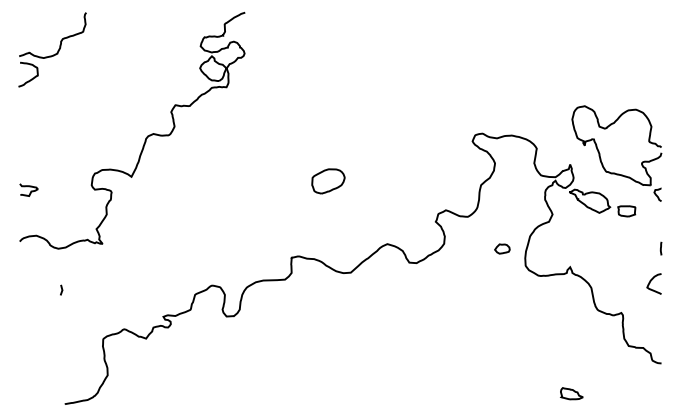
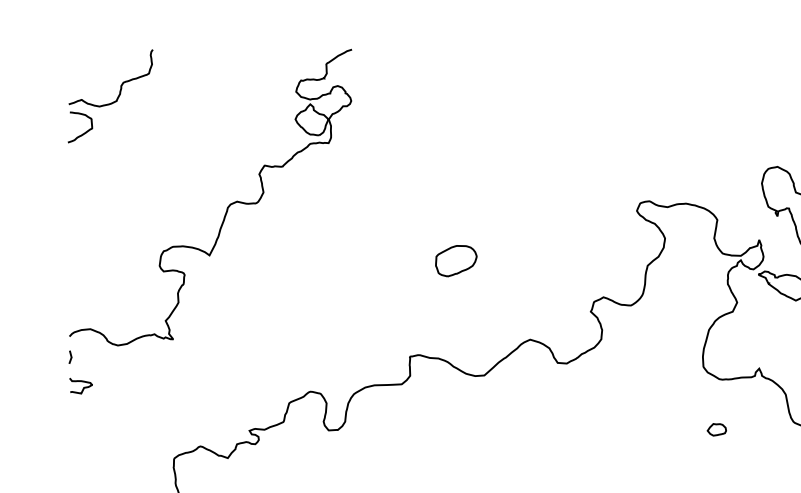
curve: (28, 187) -> (80, 382), moved
part: (502, 248) -> (717, 429), moved
line: (61, 289) -> (70, 356), moved

